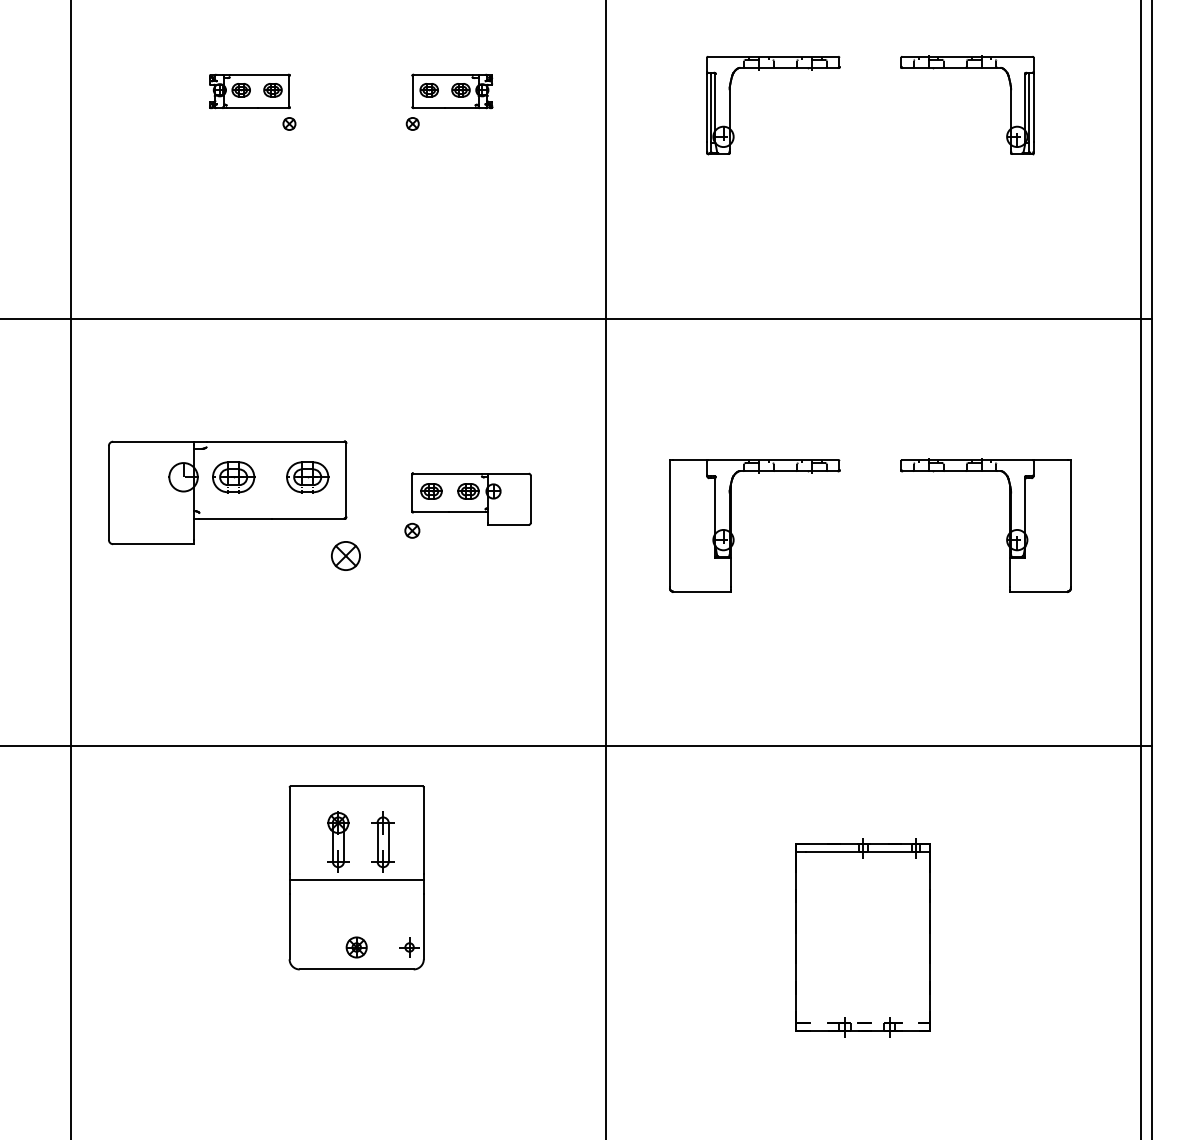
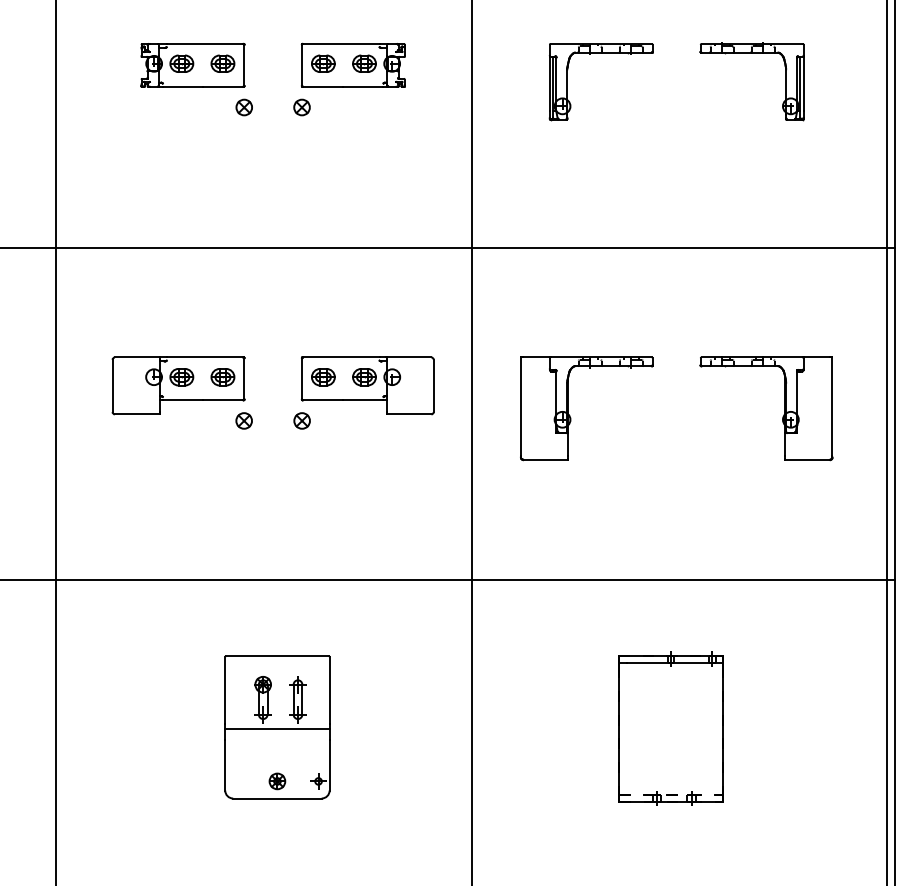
part: (252, 102) -> (196, 79), size x1.67
part: (449, 102) -> (349, 79), size x1.67
part: (233, 505) -> (181, 392), size x0.71
part: (467, 505) -> (363, 392), size x1.43
part: (356, 878) -> (277, 727), moved

